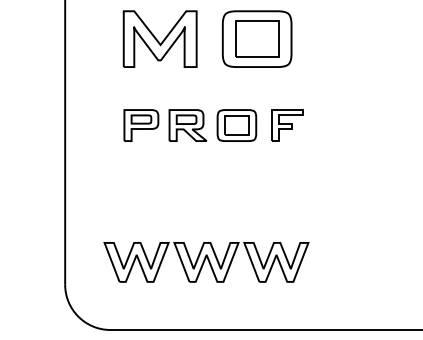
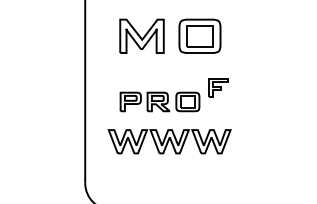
part: (189, 124) -> (159, 101), moved
part: (206, 261) -> (169, 141), moved

